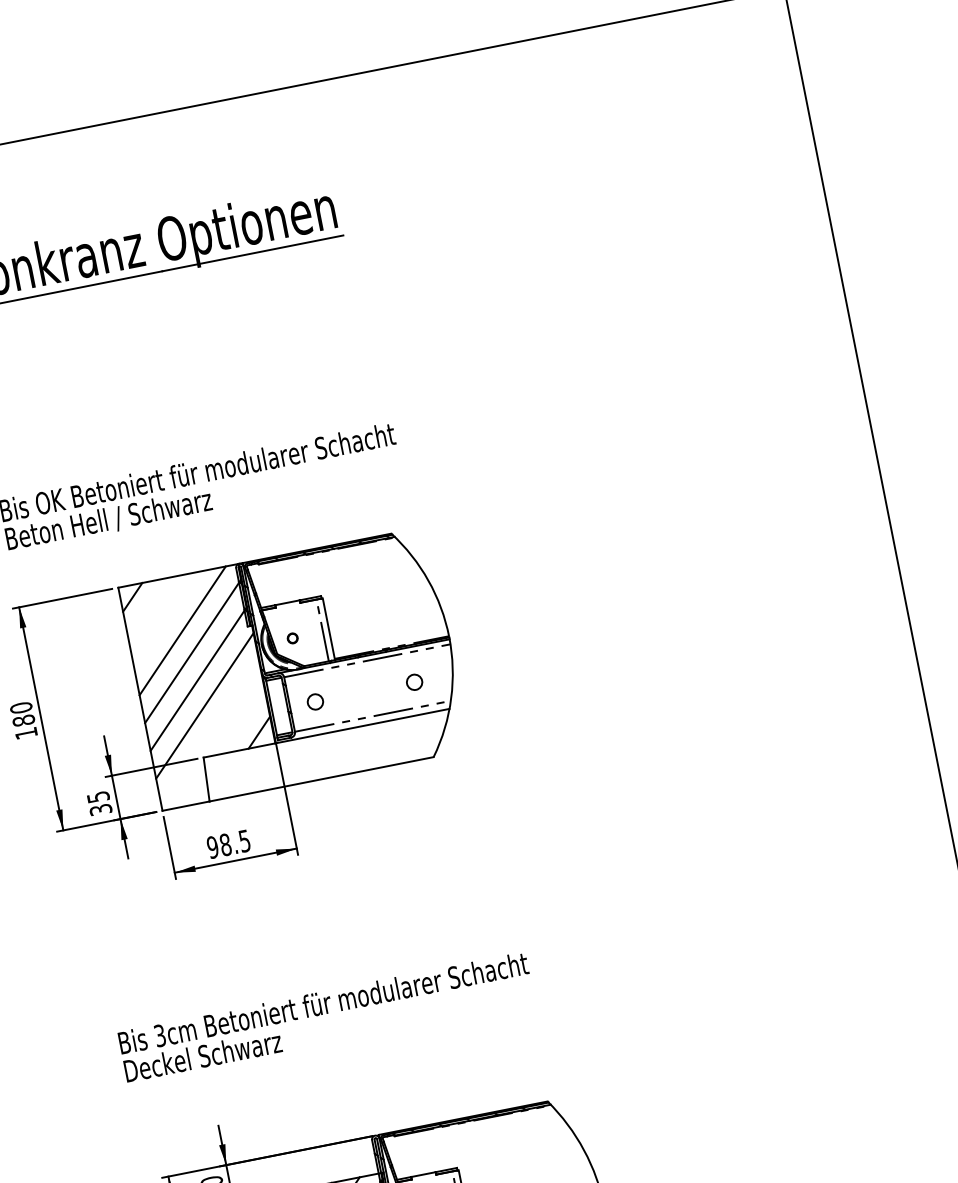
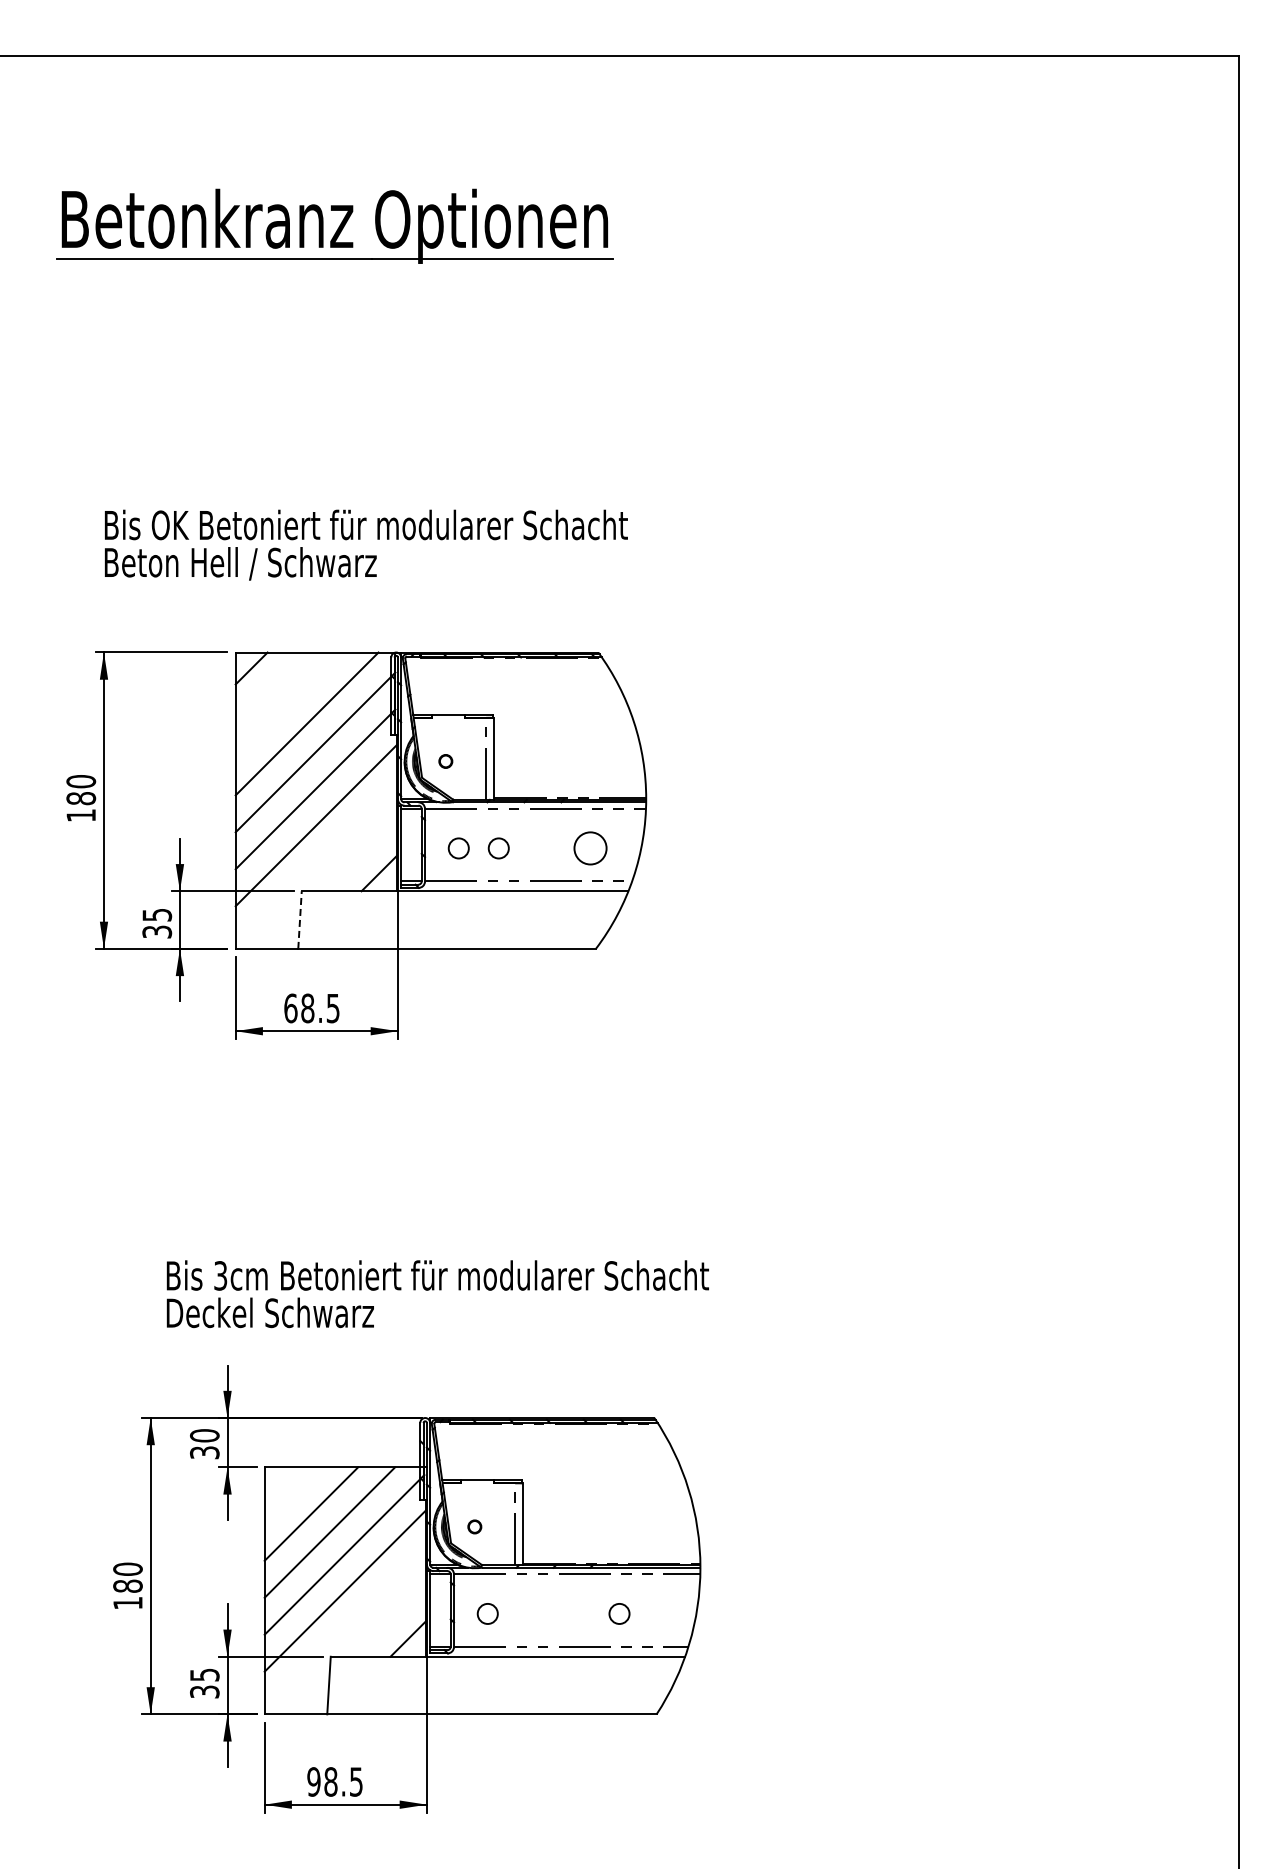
circle: (414, 682) -> (590, 848), size x1.6
circle: (345, 696) -> (498, 848), added
line: (207, 779) -> (300, 920), solid -> dashed
text: (212, 847) -> (290, 1008), 98.5 -> 68.5
text: (326, 1017) -> (437, 1294), moved

